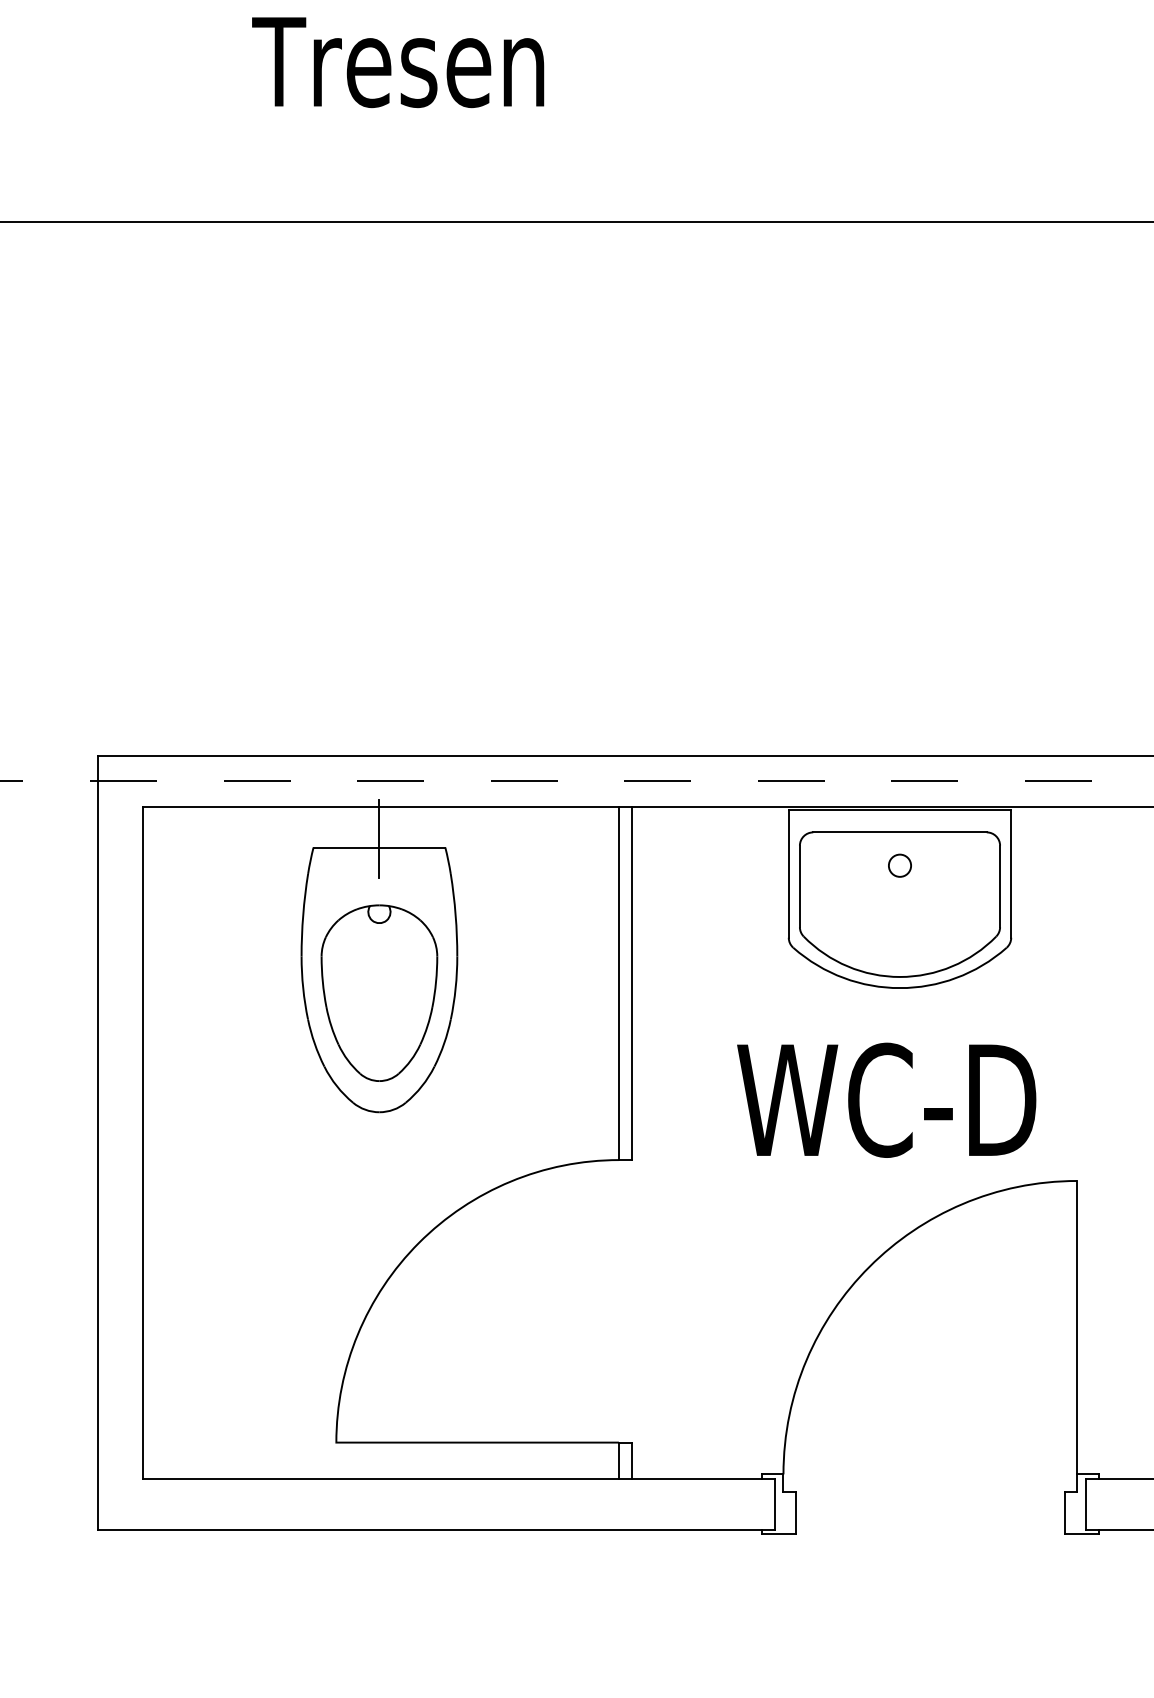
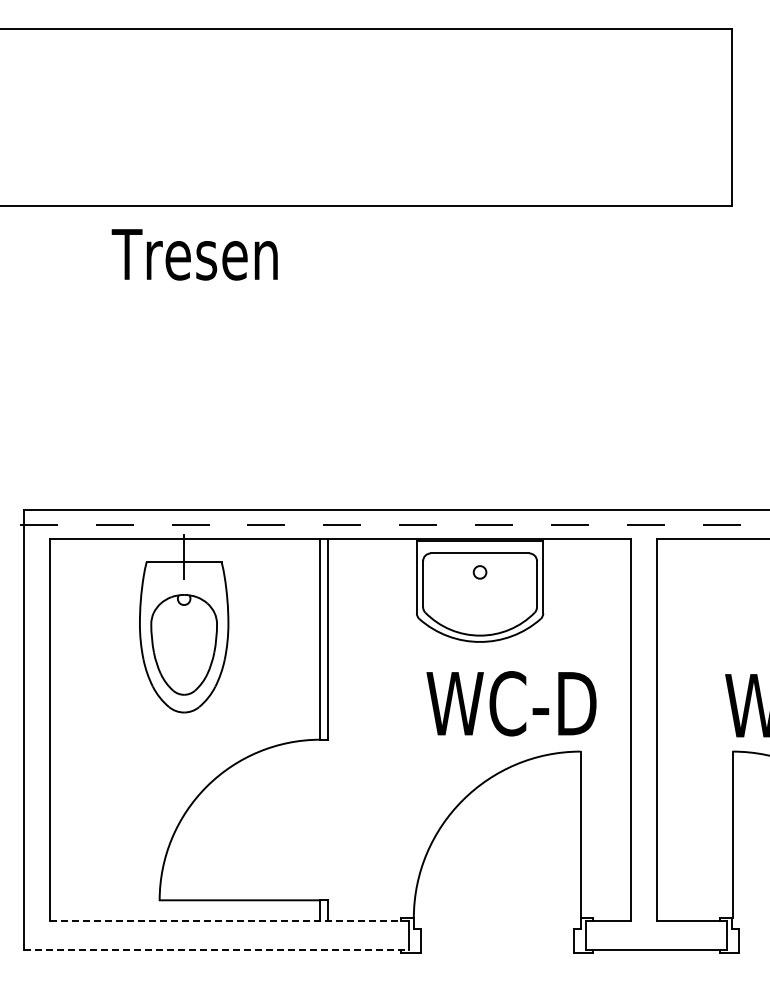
text: (397, 61) -> (194, 254), moved
text: (886, 1099) -> (511, 703), moved
line: (459, 1478) -> (229, 920), solid -> dashed
line: (438, 1530) -> (217, 950), solid -> dashed

